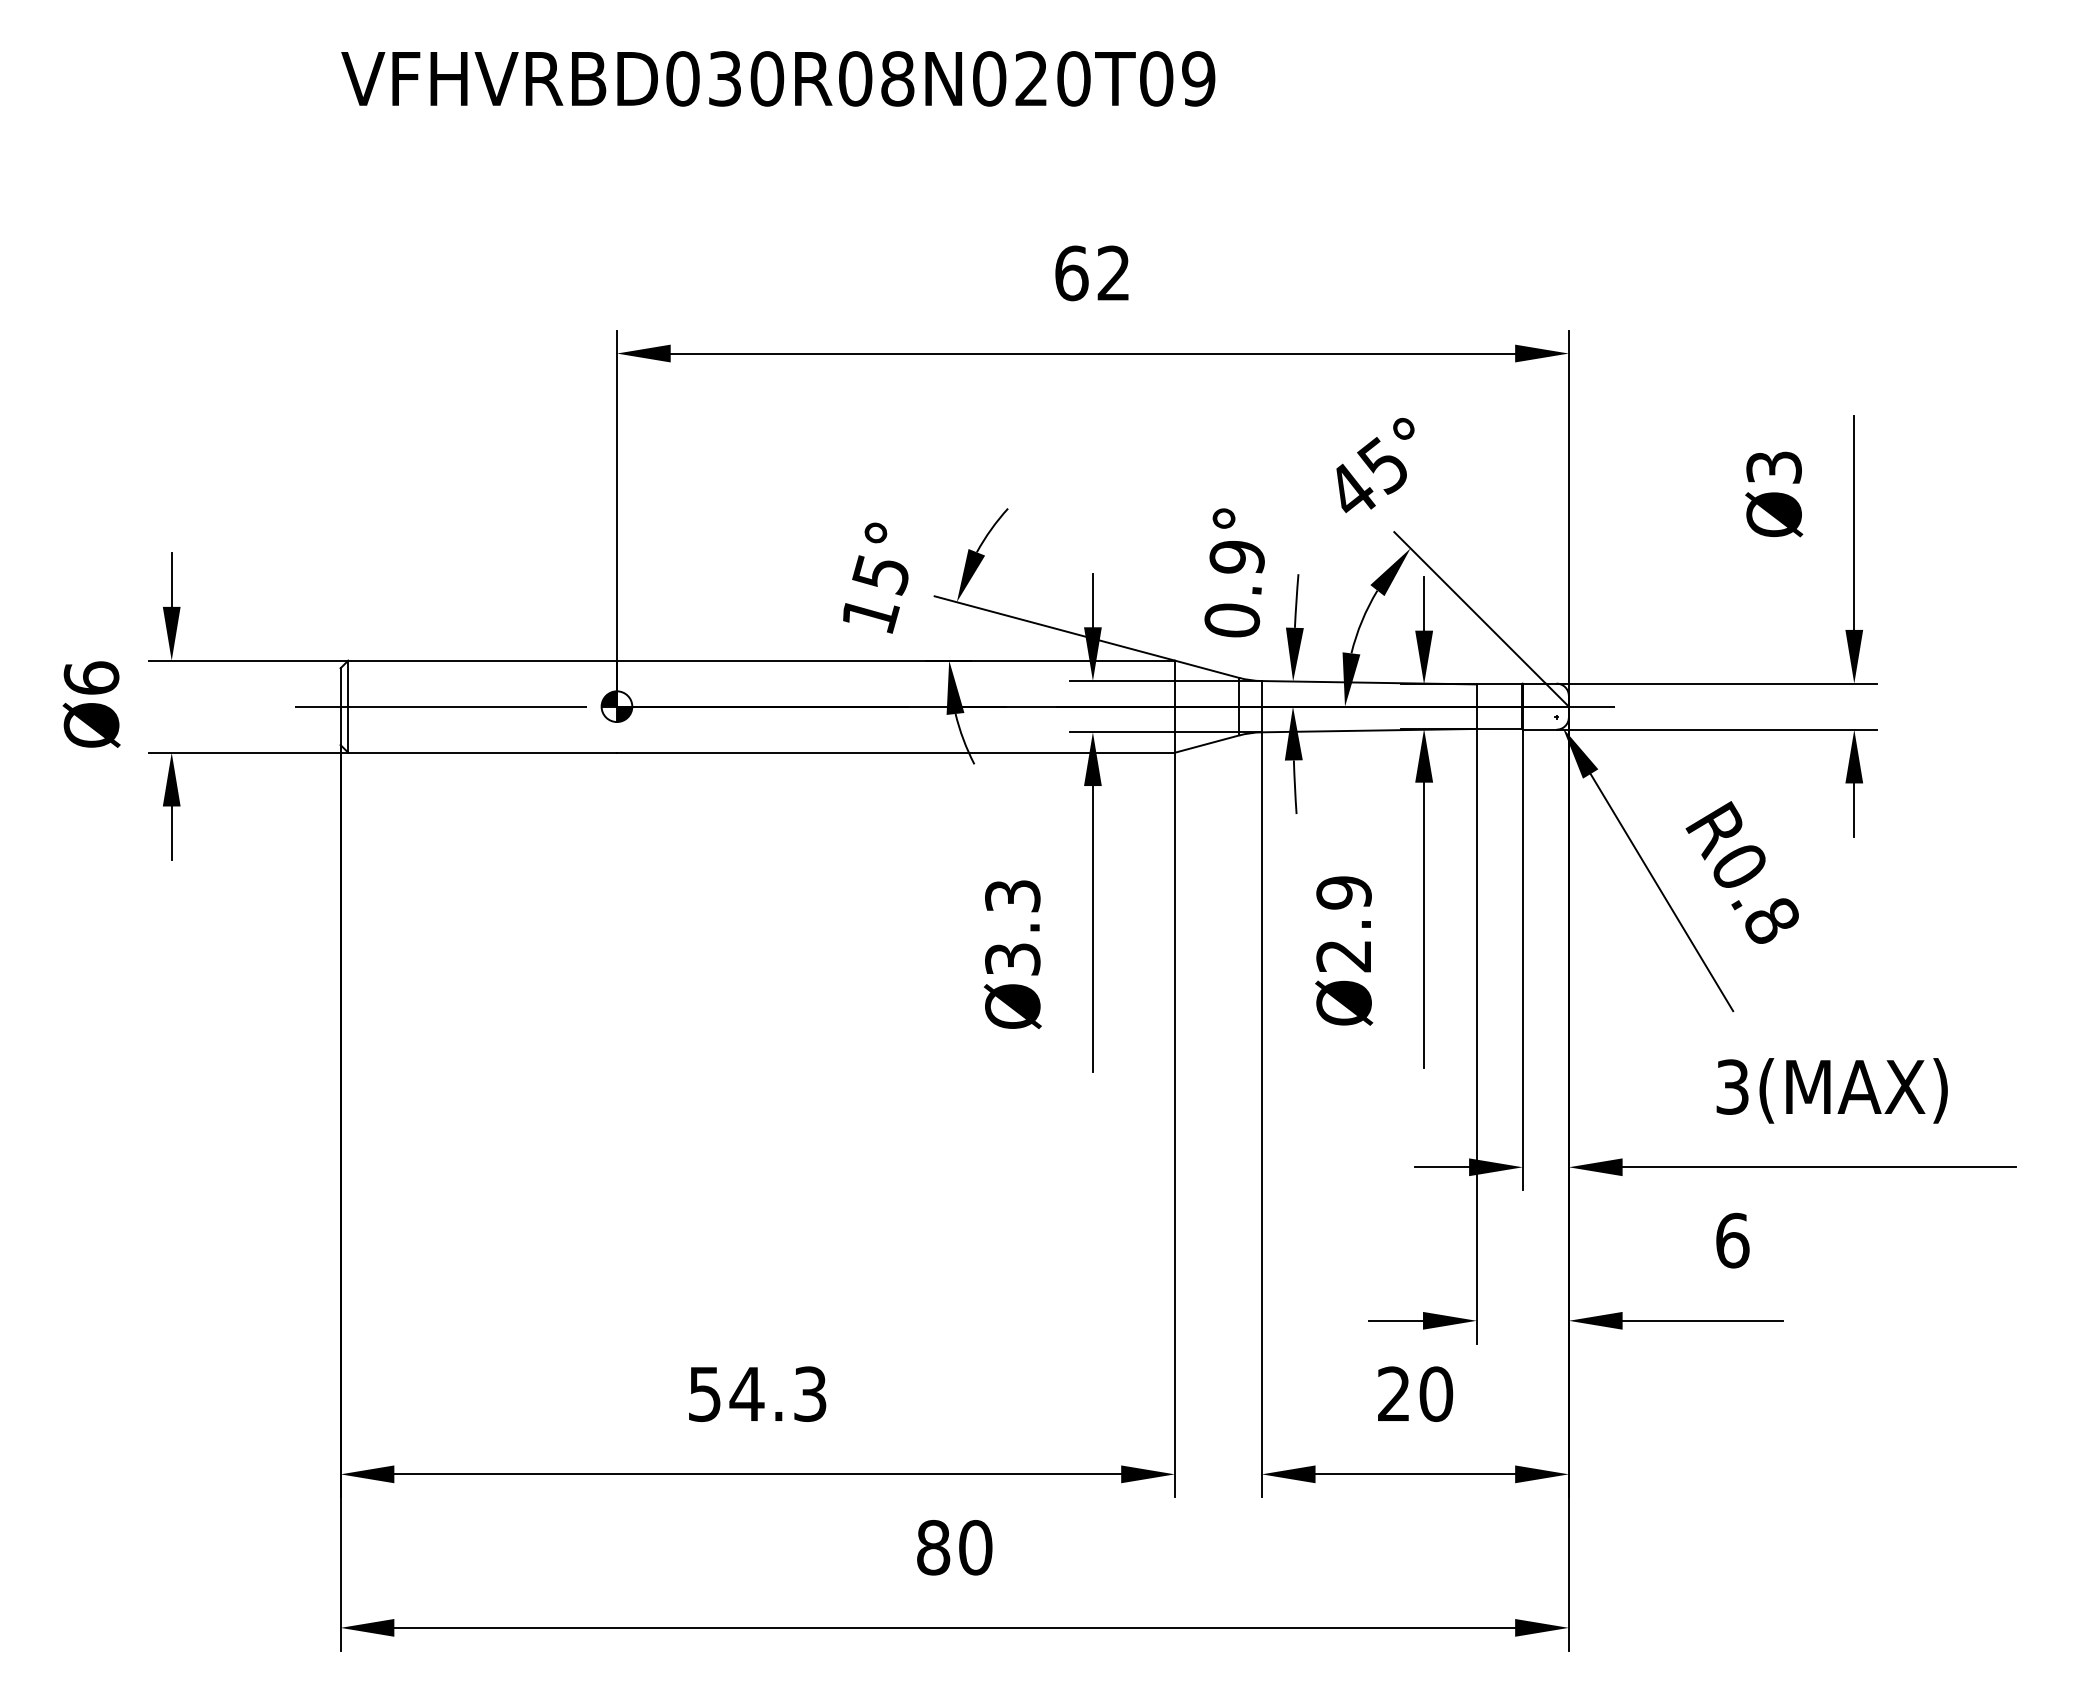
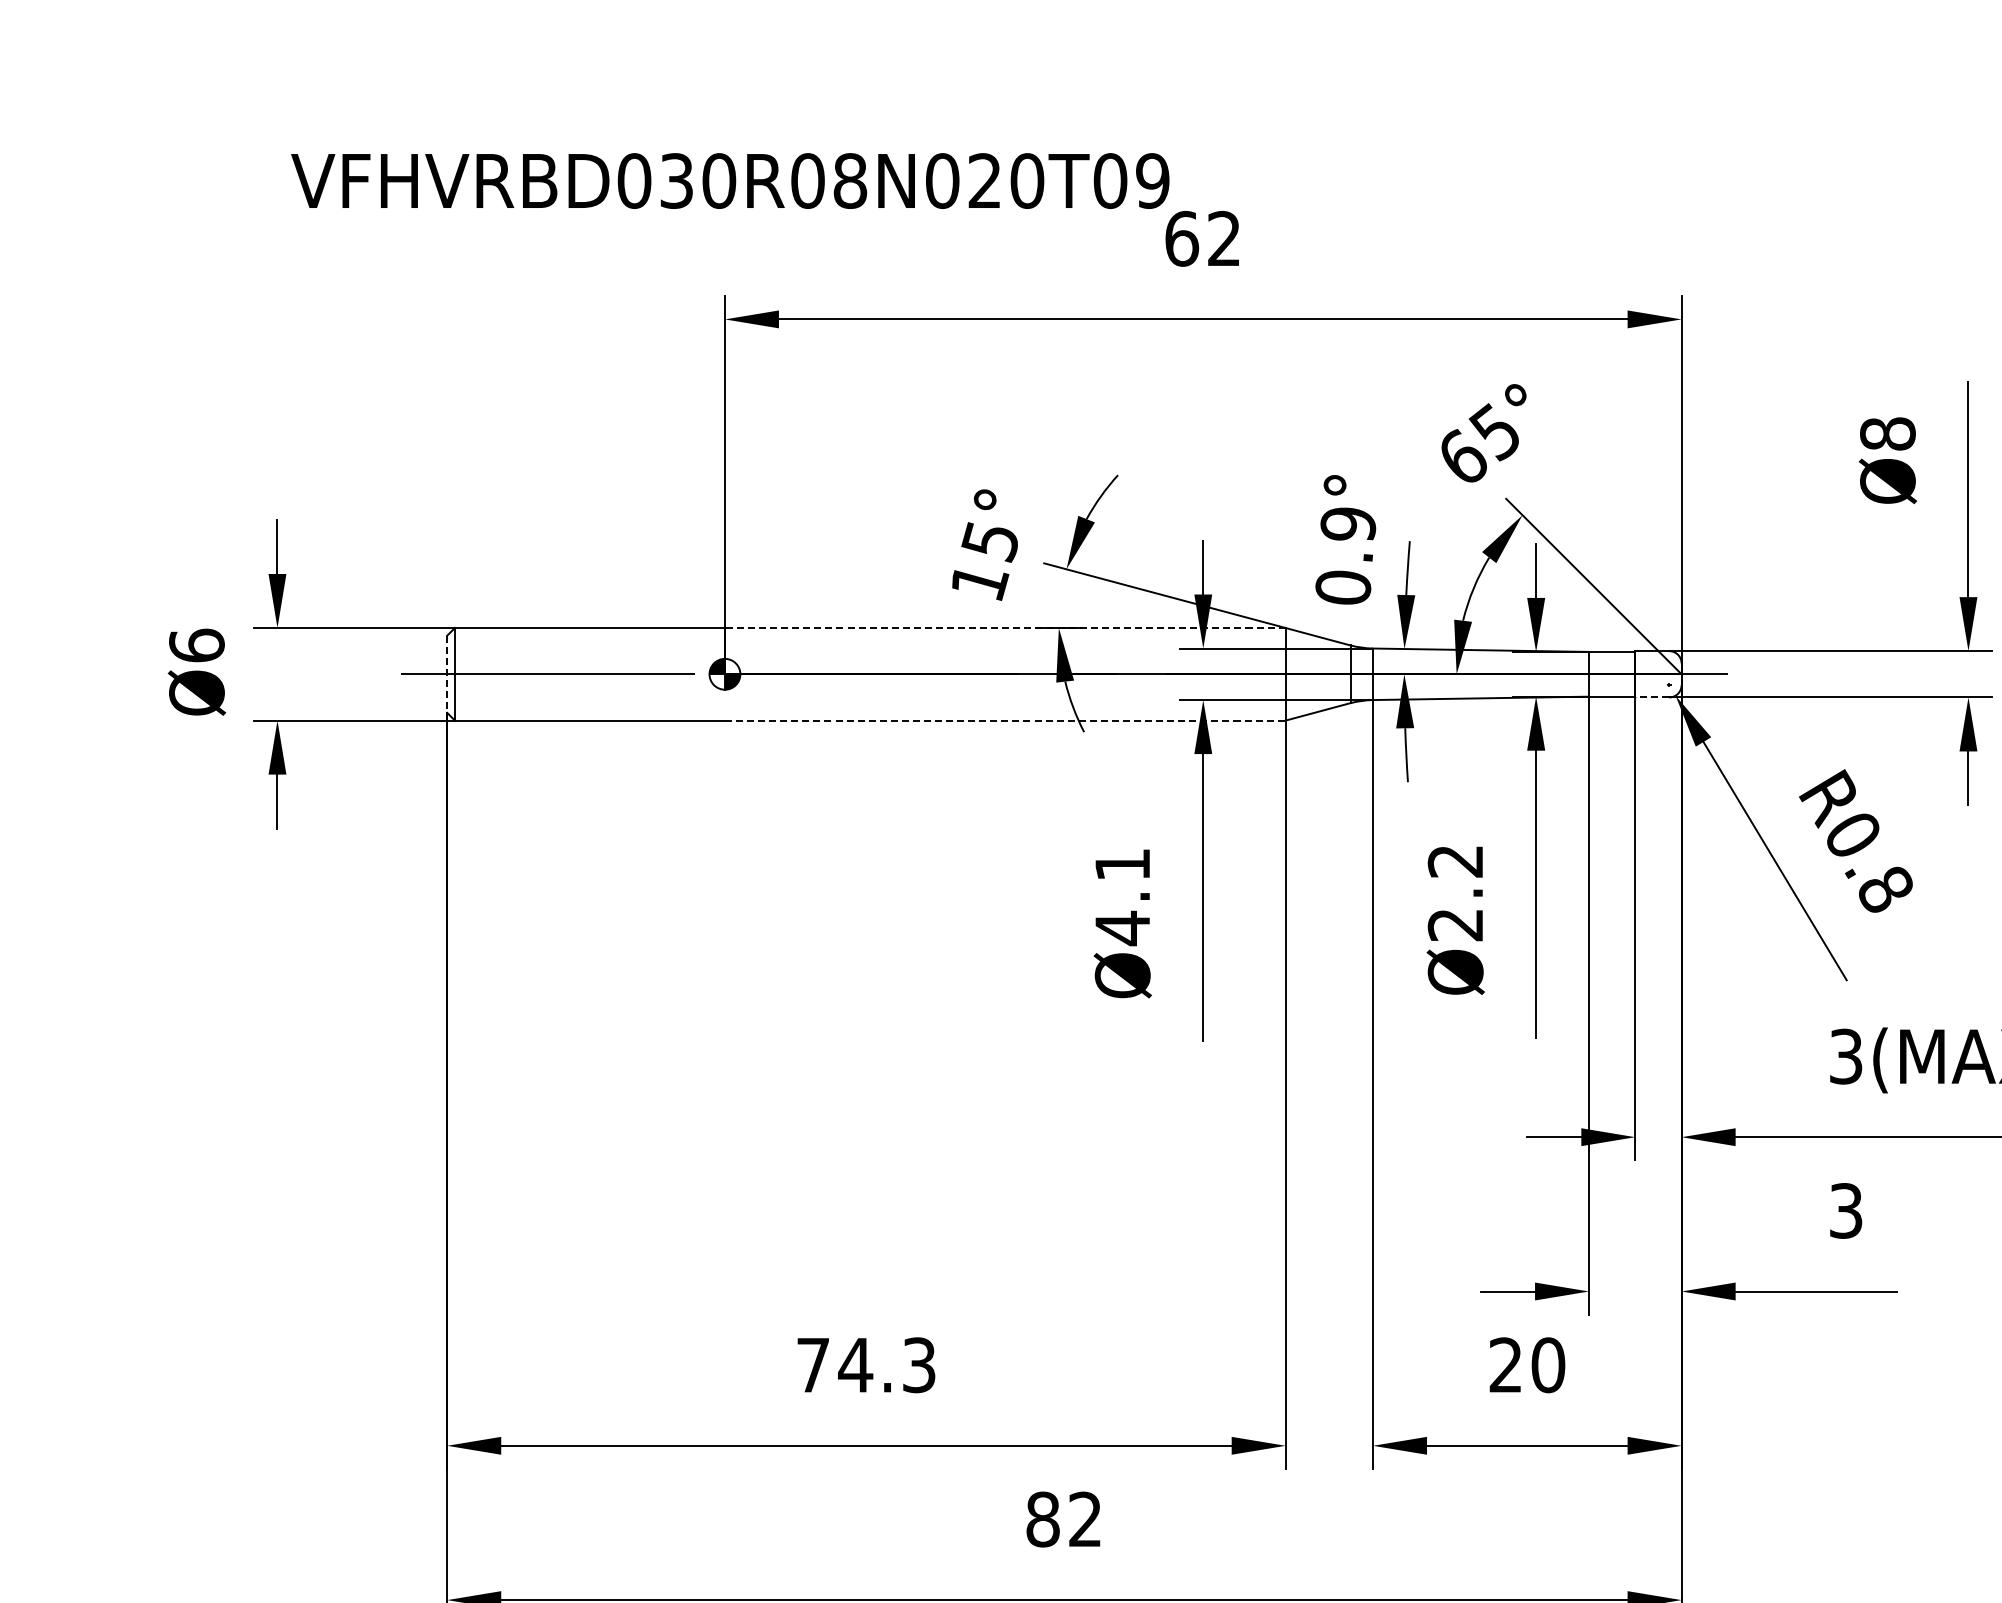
text: (778, 78) -> (730, 180), moved
text: (1773, 467) -> (1887, 433), Ø3 -> Ø8
text: (1352, 488) -> (1464, 455), 45° -> 65°
line: (895, 660) -> (1004, 627), solid -> dashed
line: (340, 707) -> (447, 675), solid -> dashed
line: (1539, 729) -> (1652, 697), solid -> dashed
line: (895, 752) -> (1004, 720), solid -> dashed
text: (1343, 892) -> (1455, 861), Ø2.9 -> Ø2.2
text: (1012, 928) -> (1122, 897), Ø3.3 -> Ø4.1
text: (1732, 1240) -> (1846, 1210), 6 -> 3
text: (704, 1394) -> (812, 1365), 54.3 -> 74.3
text: (975, 1547) -> (1085, 1519), 80 -> 82

